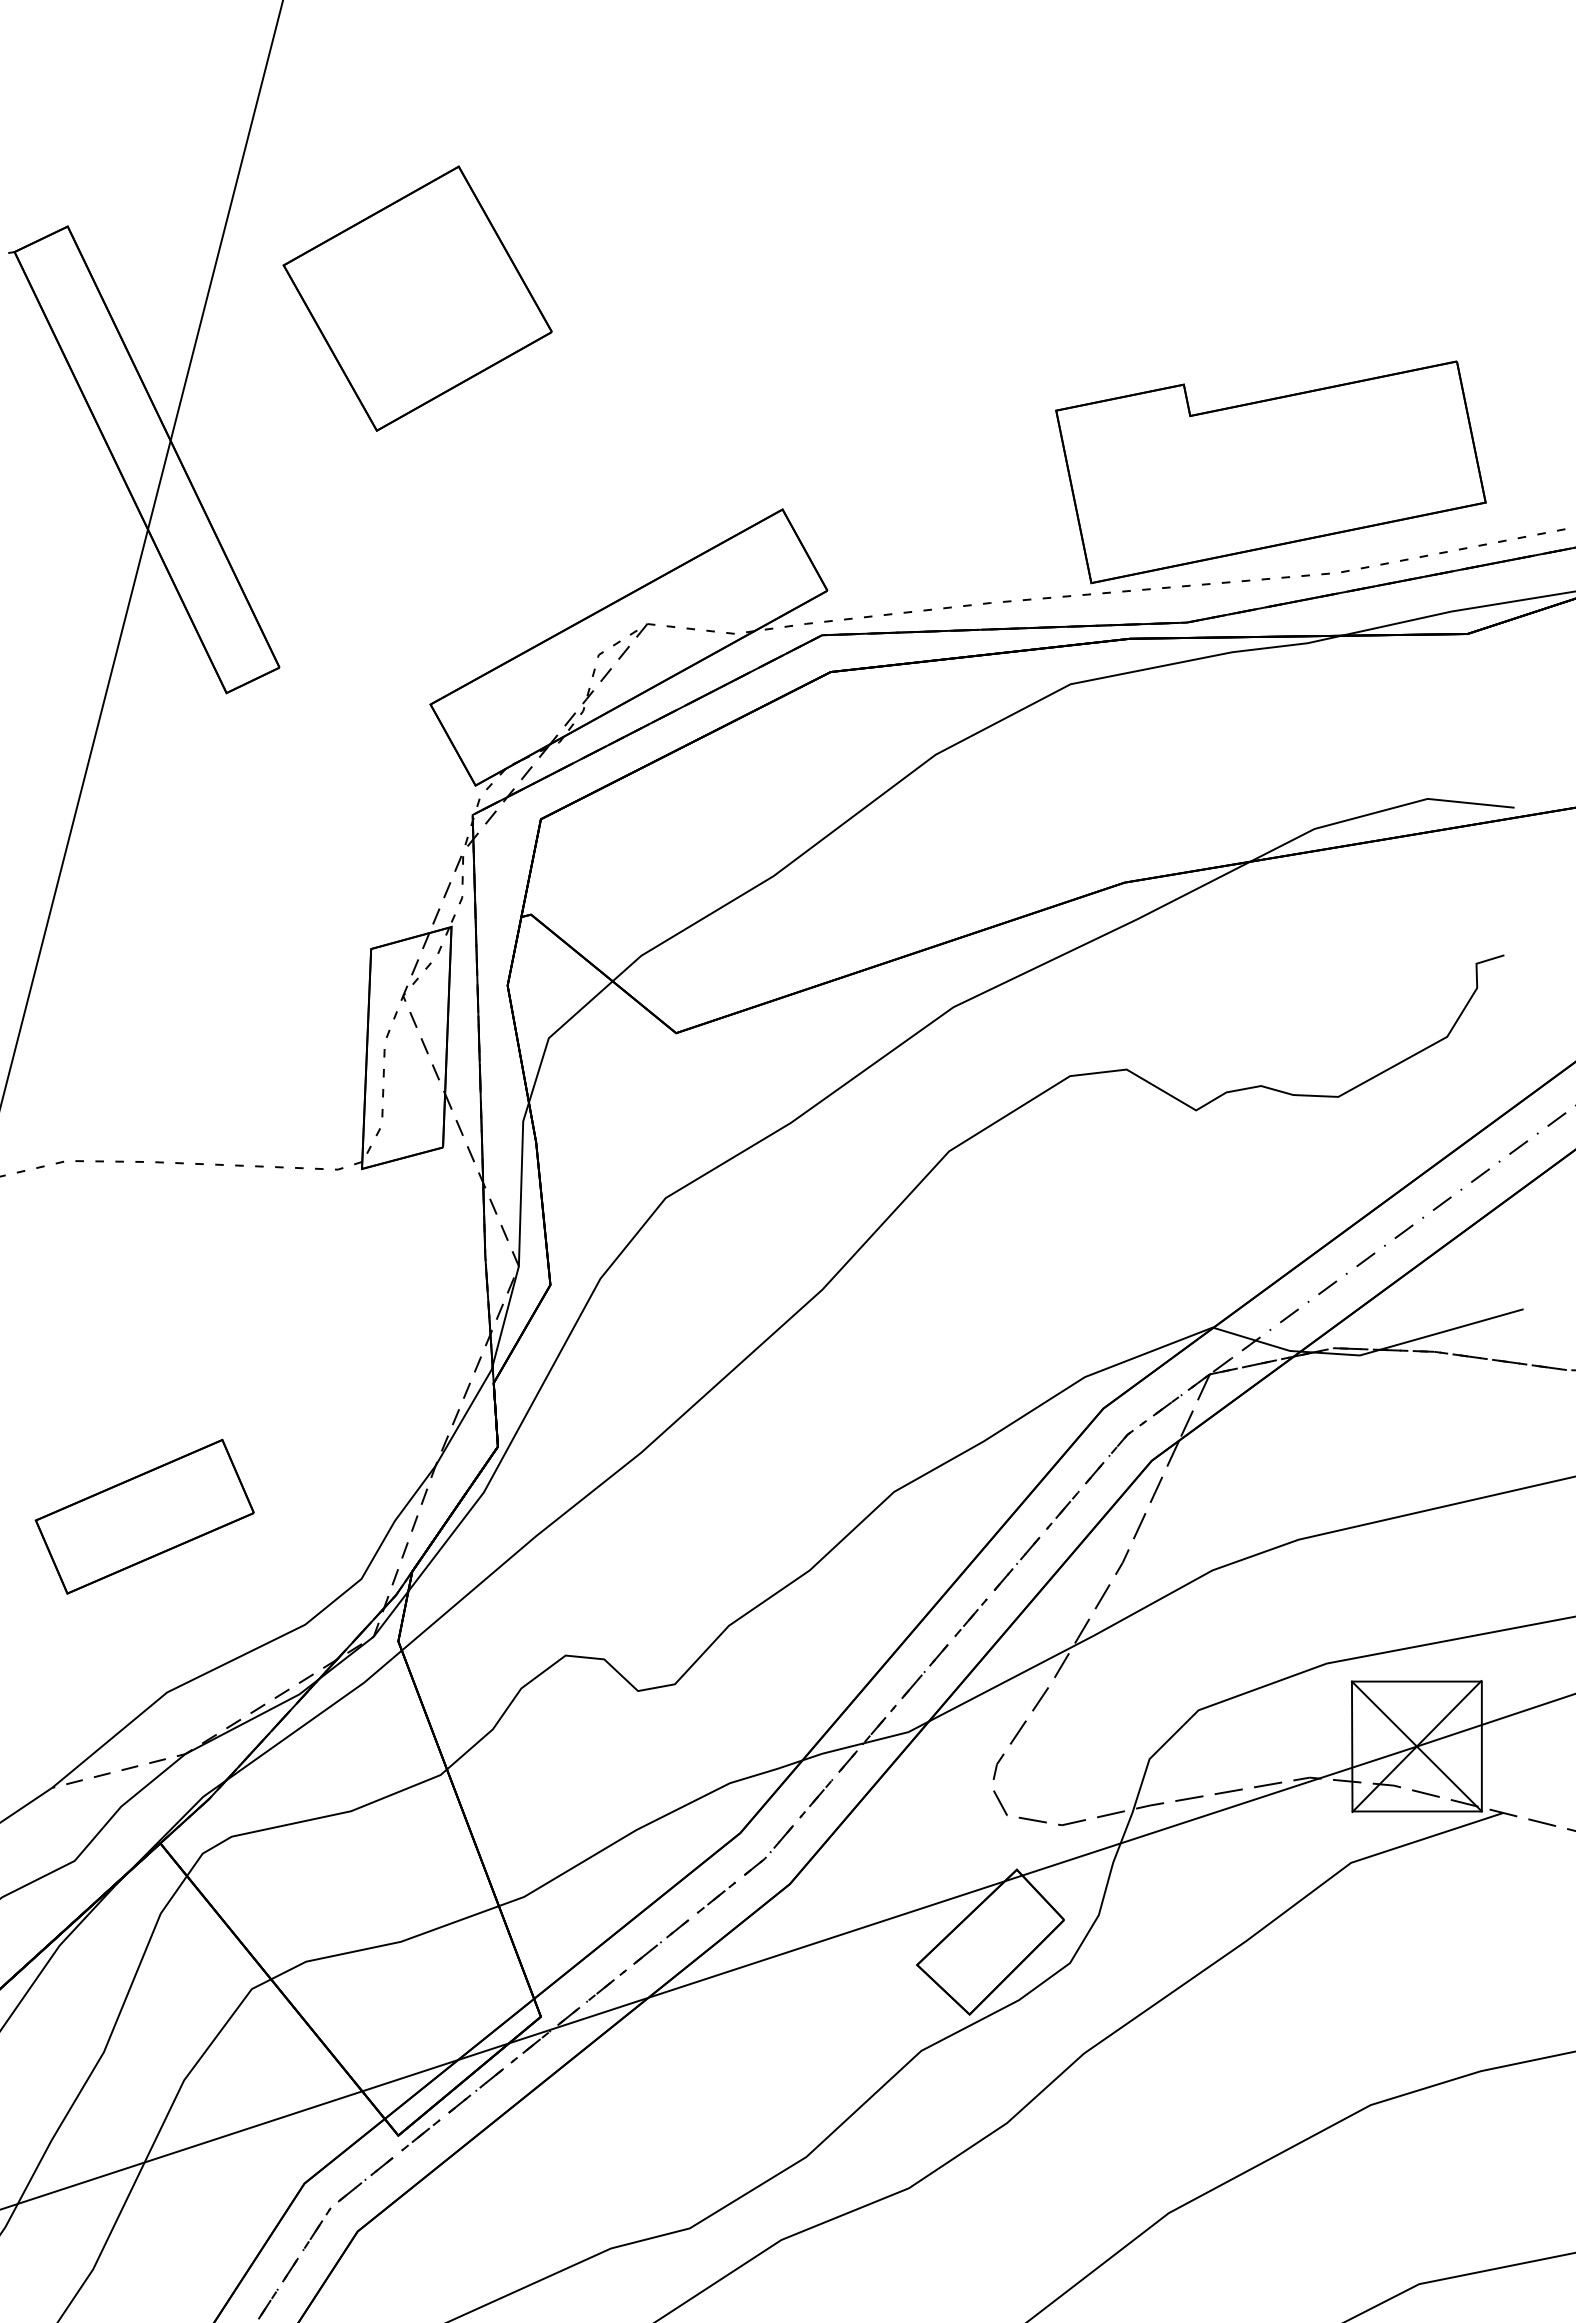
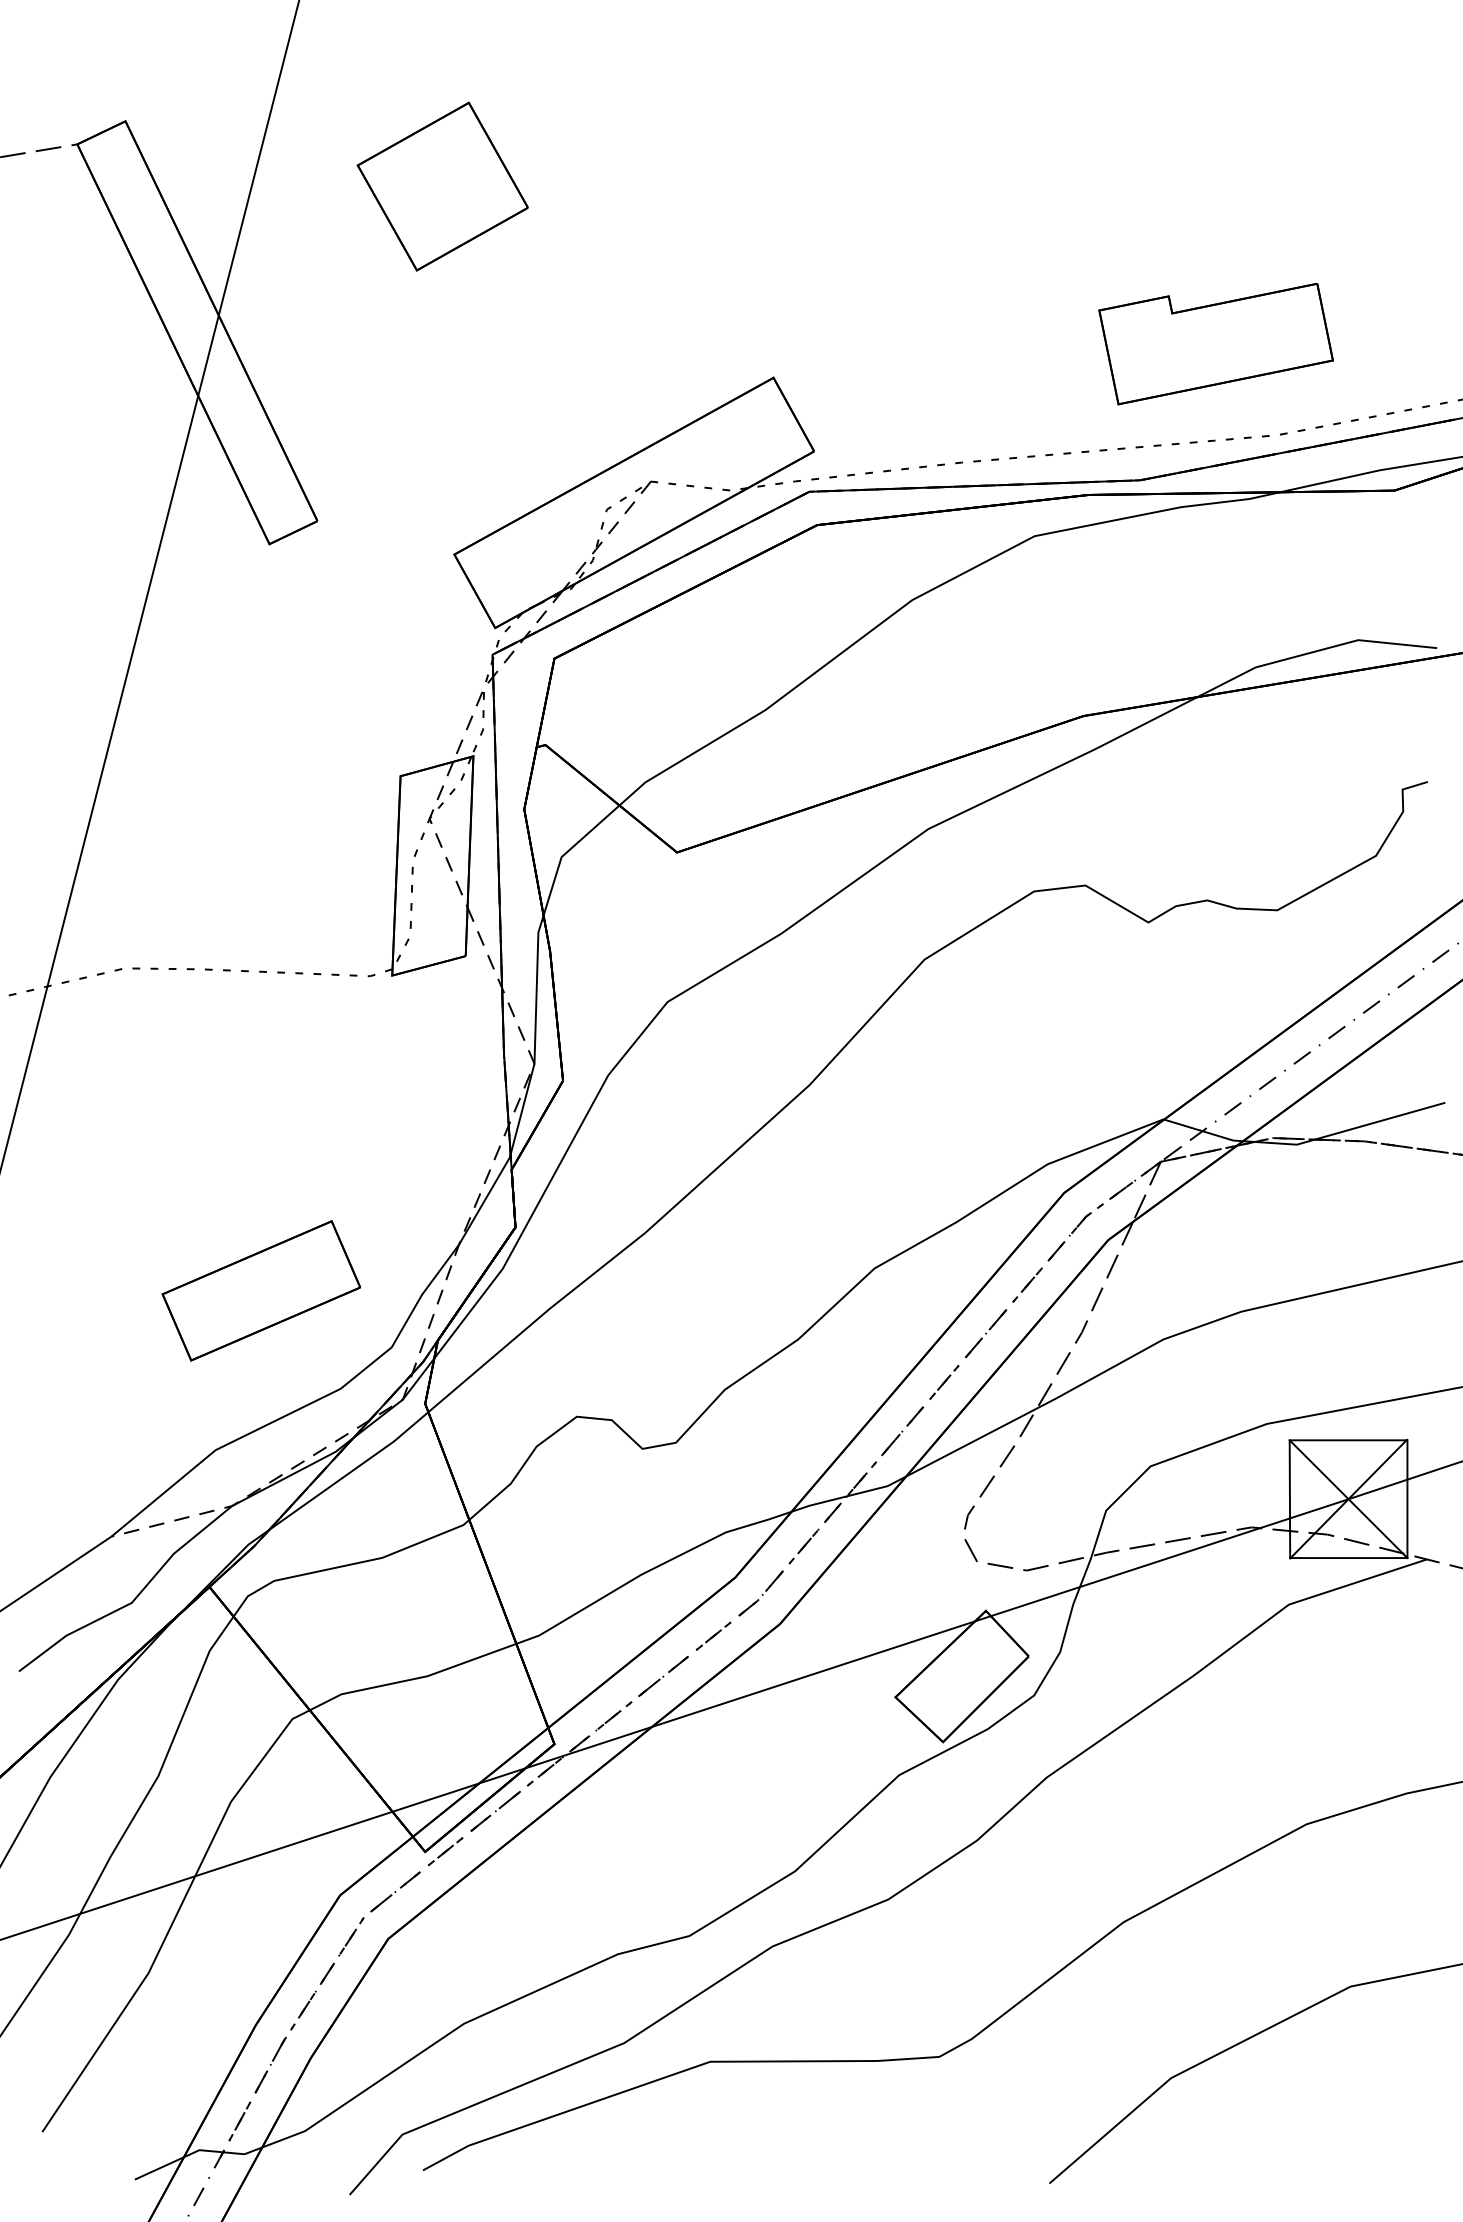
part: (417, 298) -> (442, 186), size x0.7
part: (1270, 471) -> (1215, 343), size x0.6
part: (143, 1516) -> (260, 1290), moved

